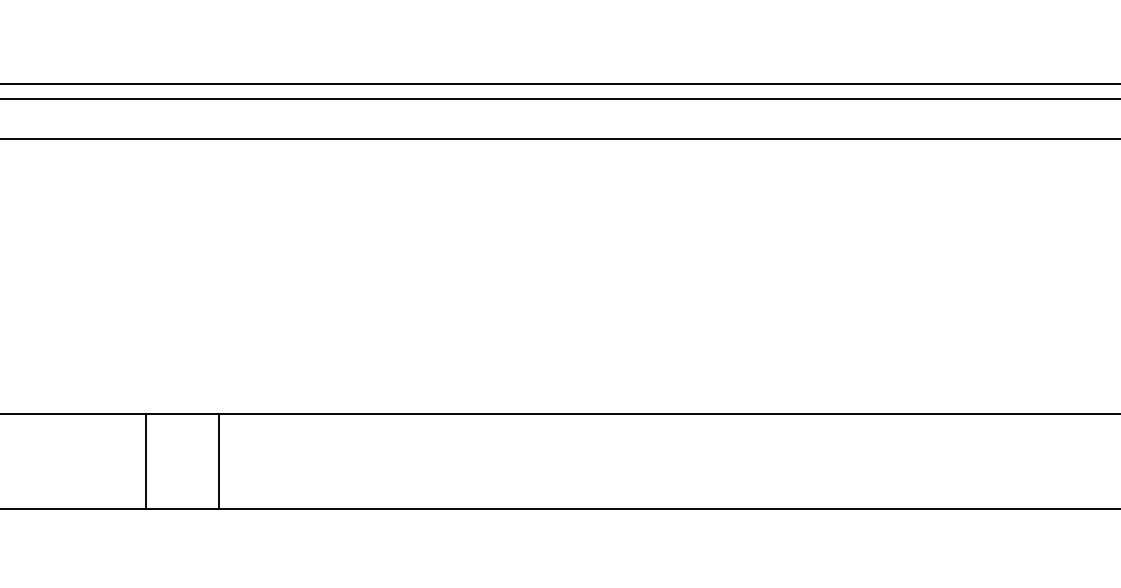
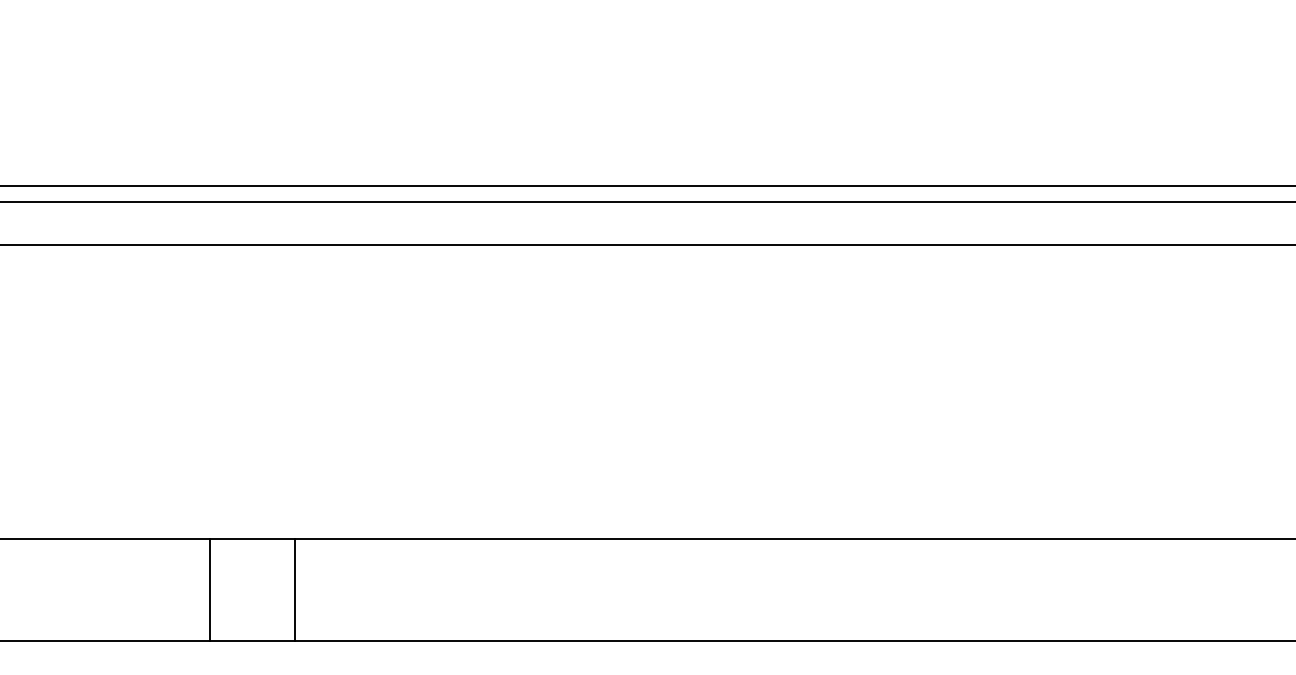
line: (145, 461) -> (209, 589), moved
line: (218, 461) -> (295, 589), moved

